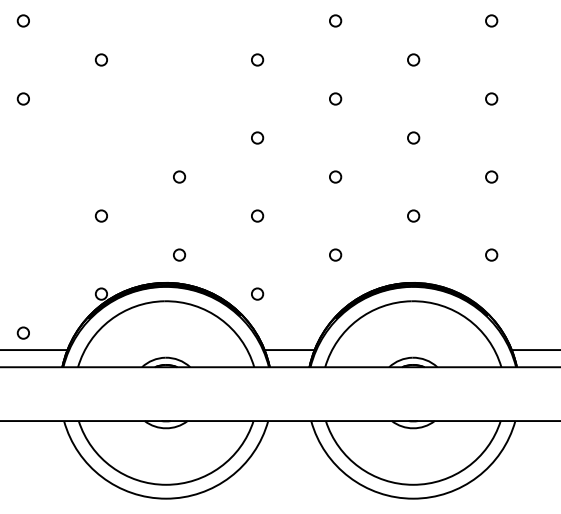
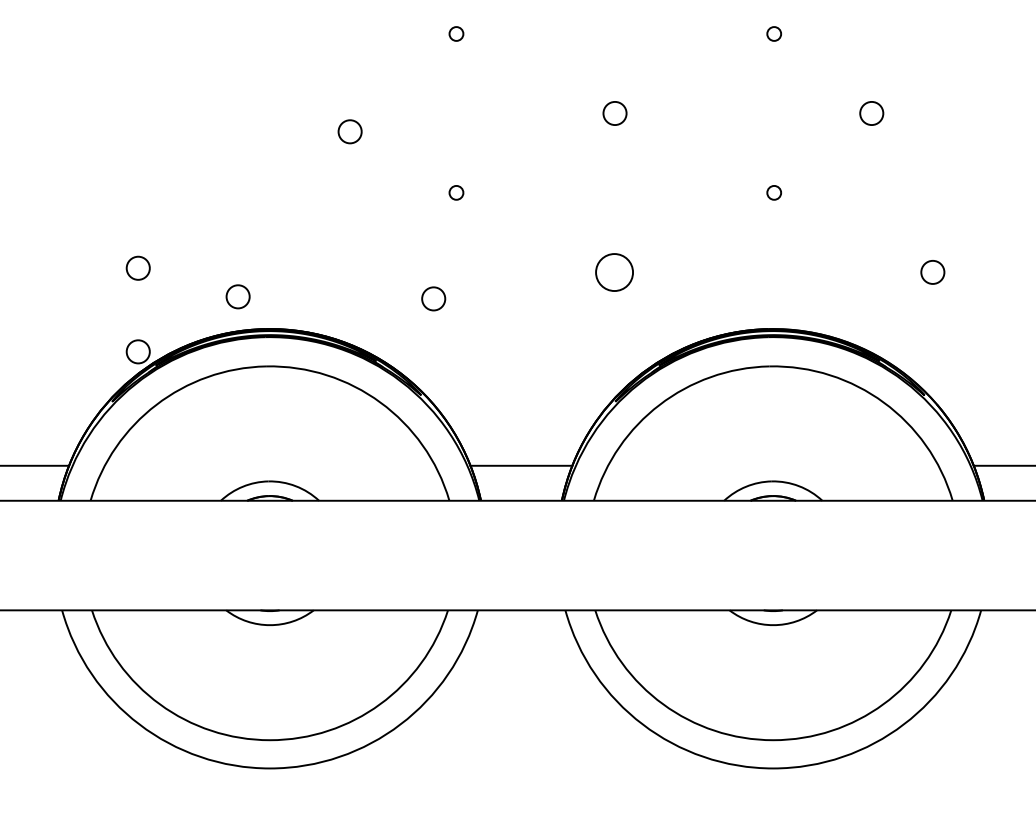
circle: (257, 137) -> (455, 32), size x0.6
circle: (413, 137) -> (773, 32), size x0.6
circle: (179, 176) -> (350, 130), moved
circle: (491, 176) -> (871, 112), moved
circle: (100, 215) -> (136, 267), moved
circle: (257, 215) -> (455, 191), size x0.6
circle: (413, 215) -> (773, 191), size x0.6
circle: (179, 254) -> (238, 295), moved
circle: (335, 254) -> (614, 271), size x1.6
circle: (257, 293) -> (433, 297), moved

